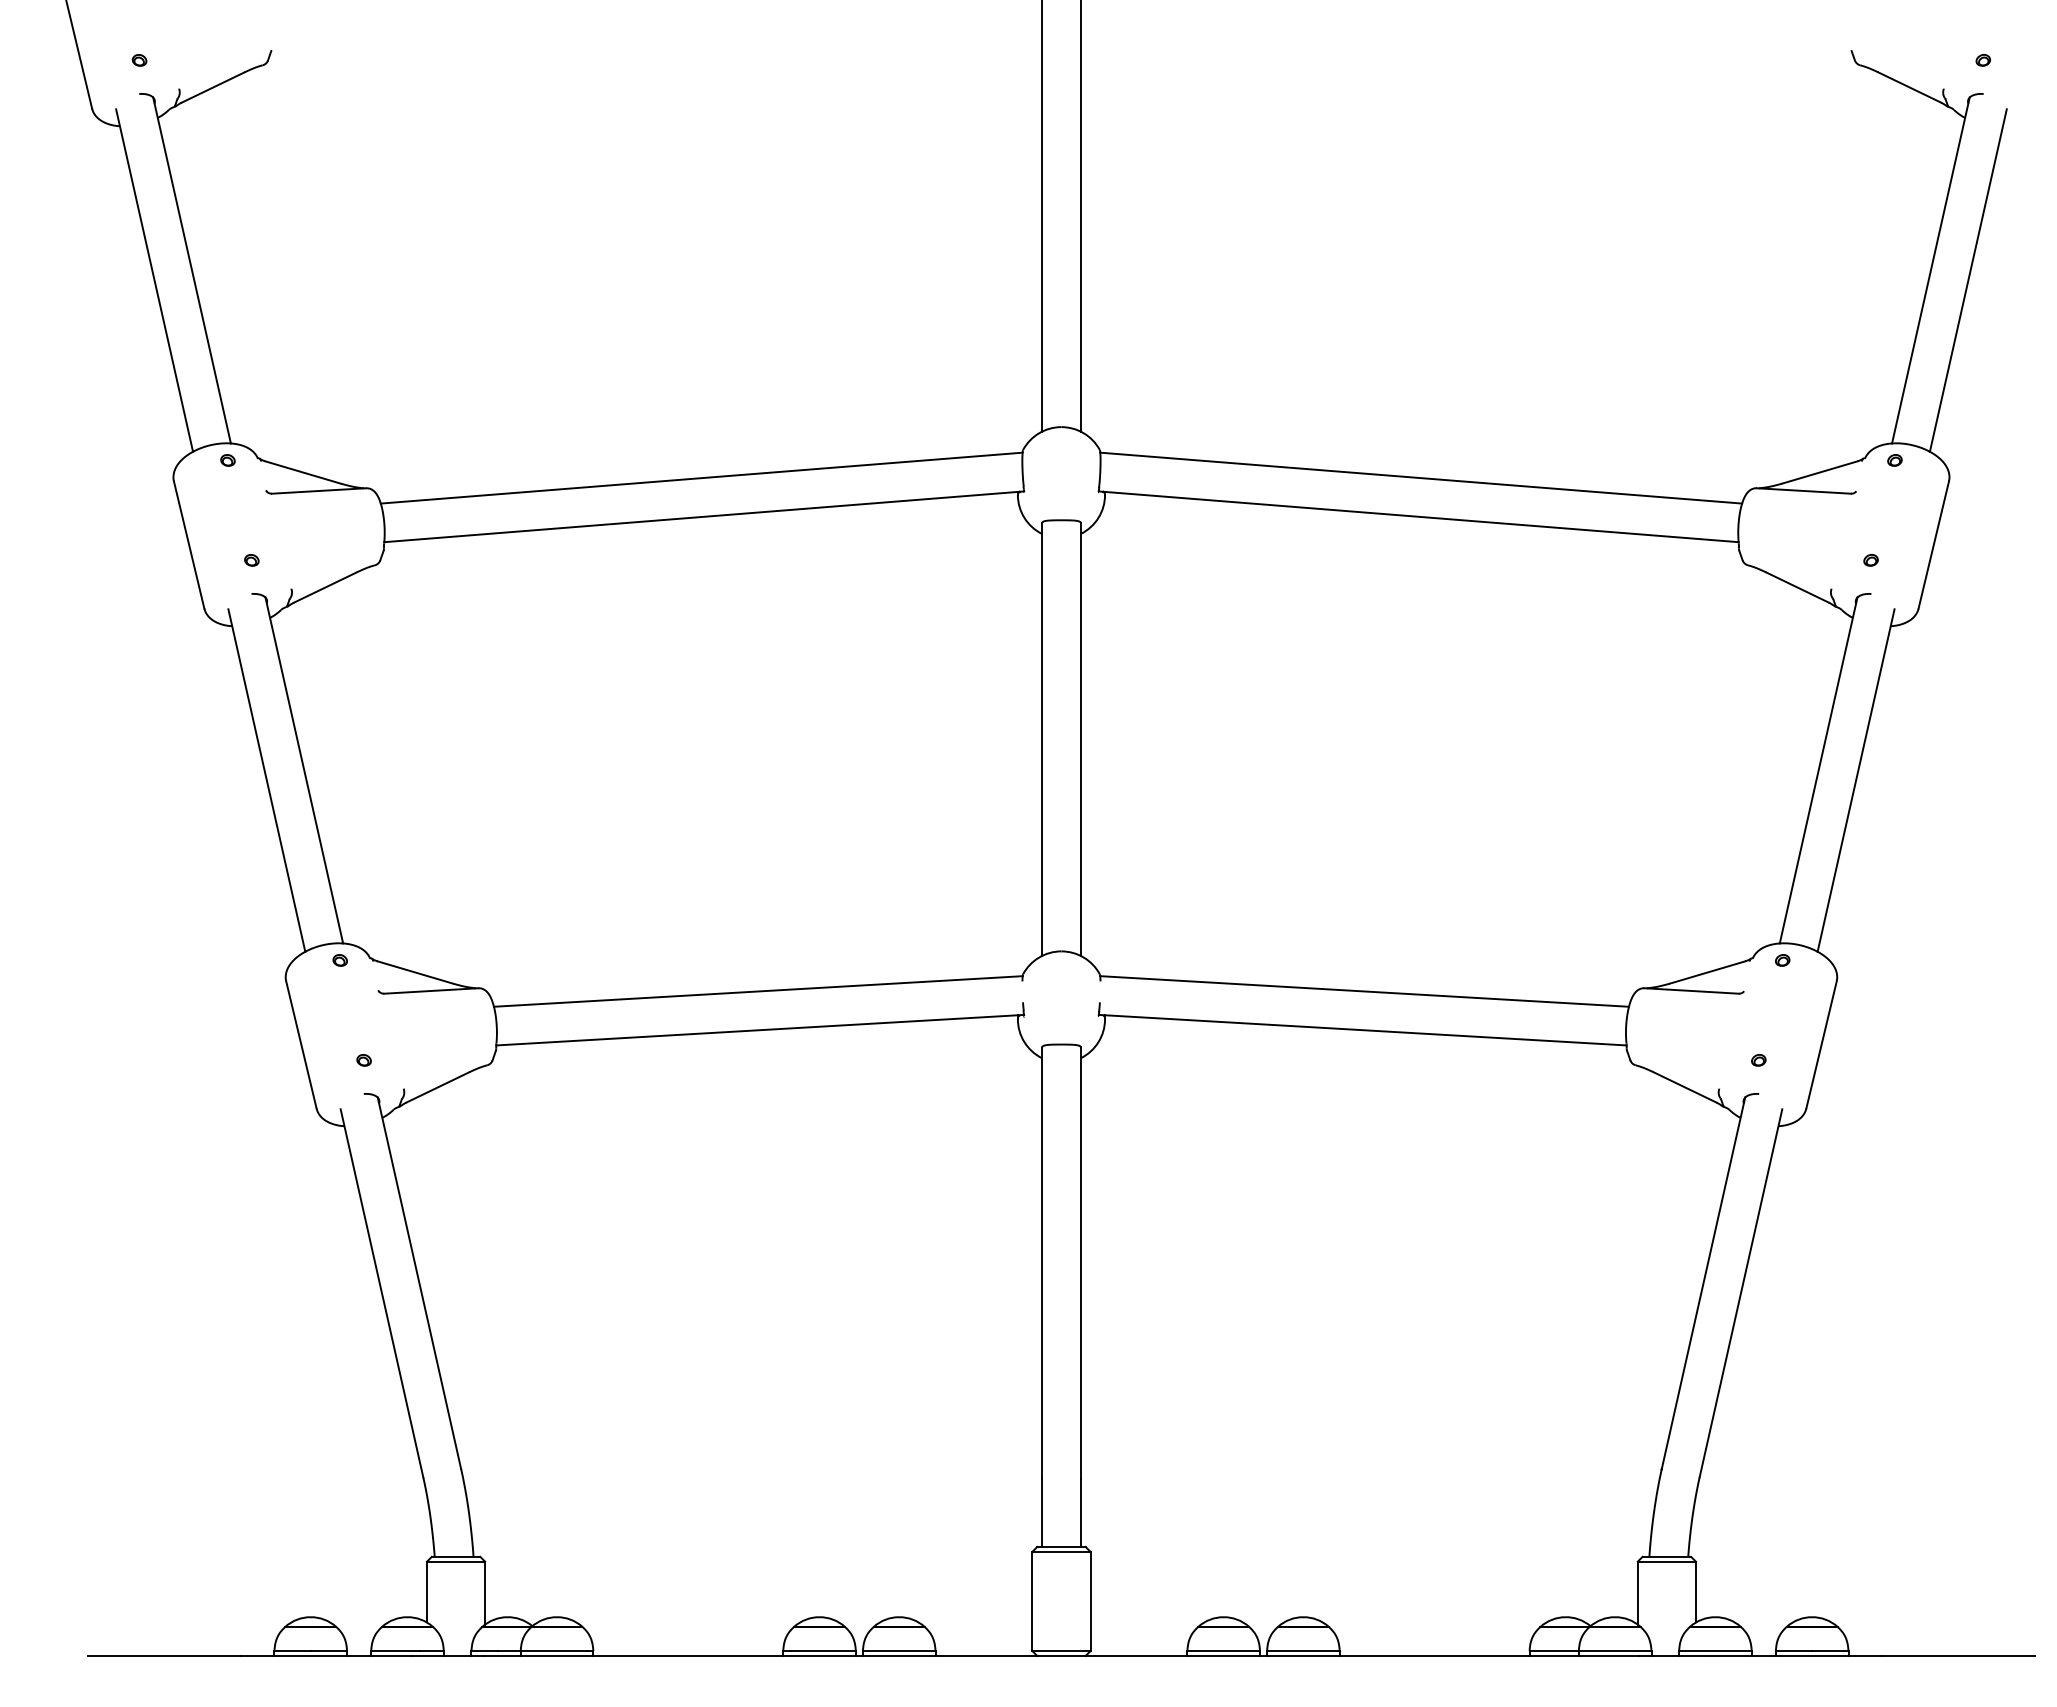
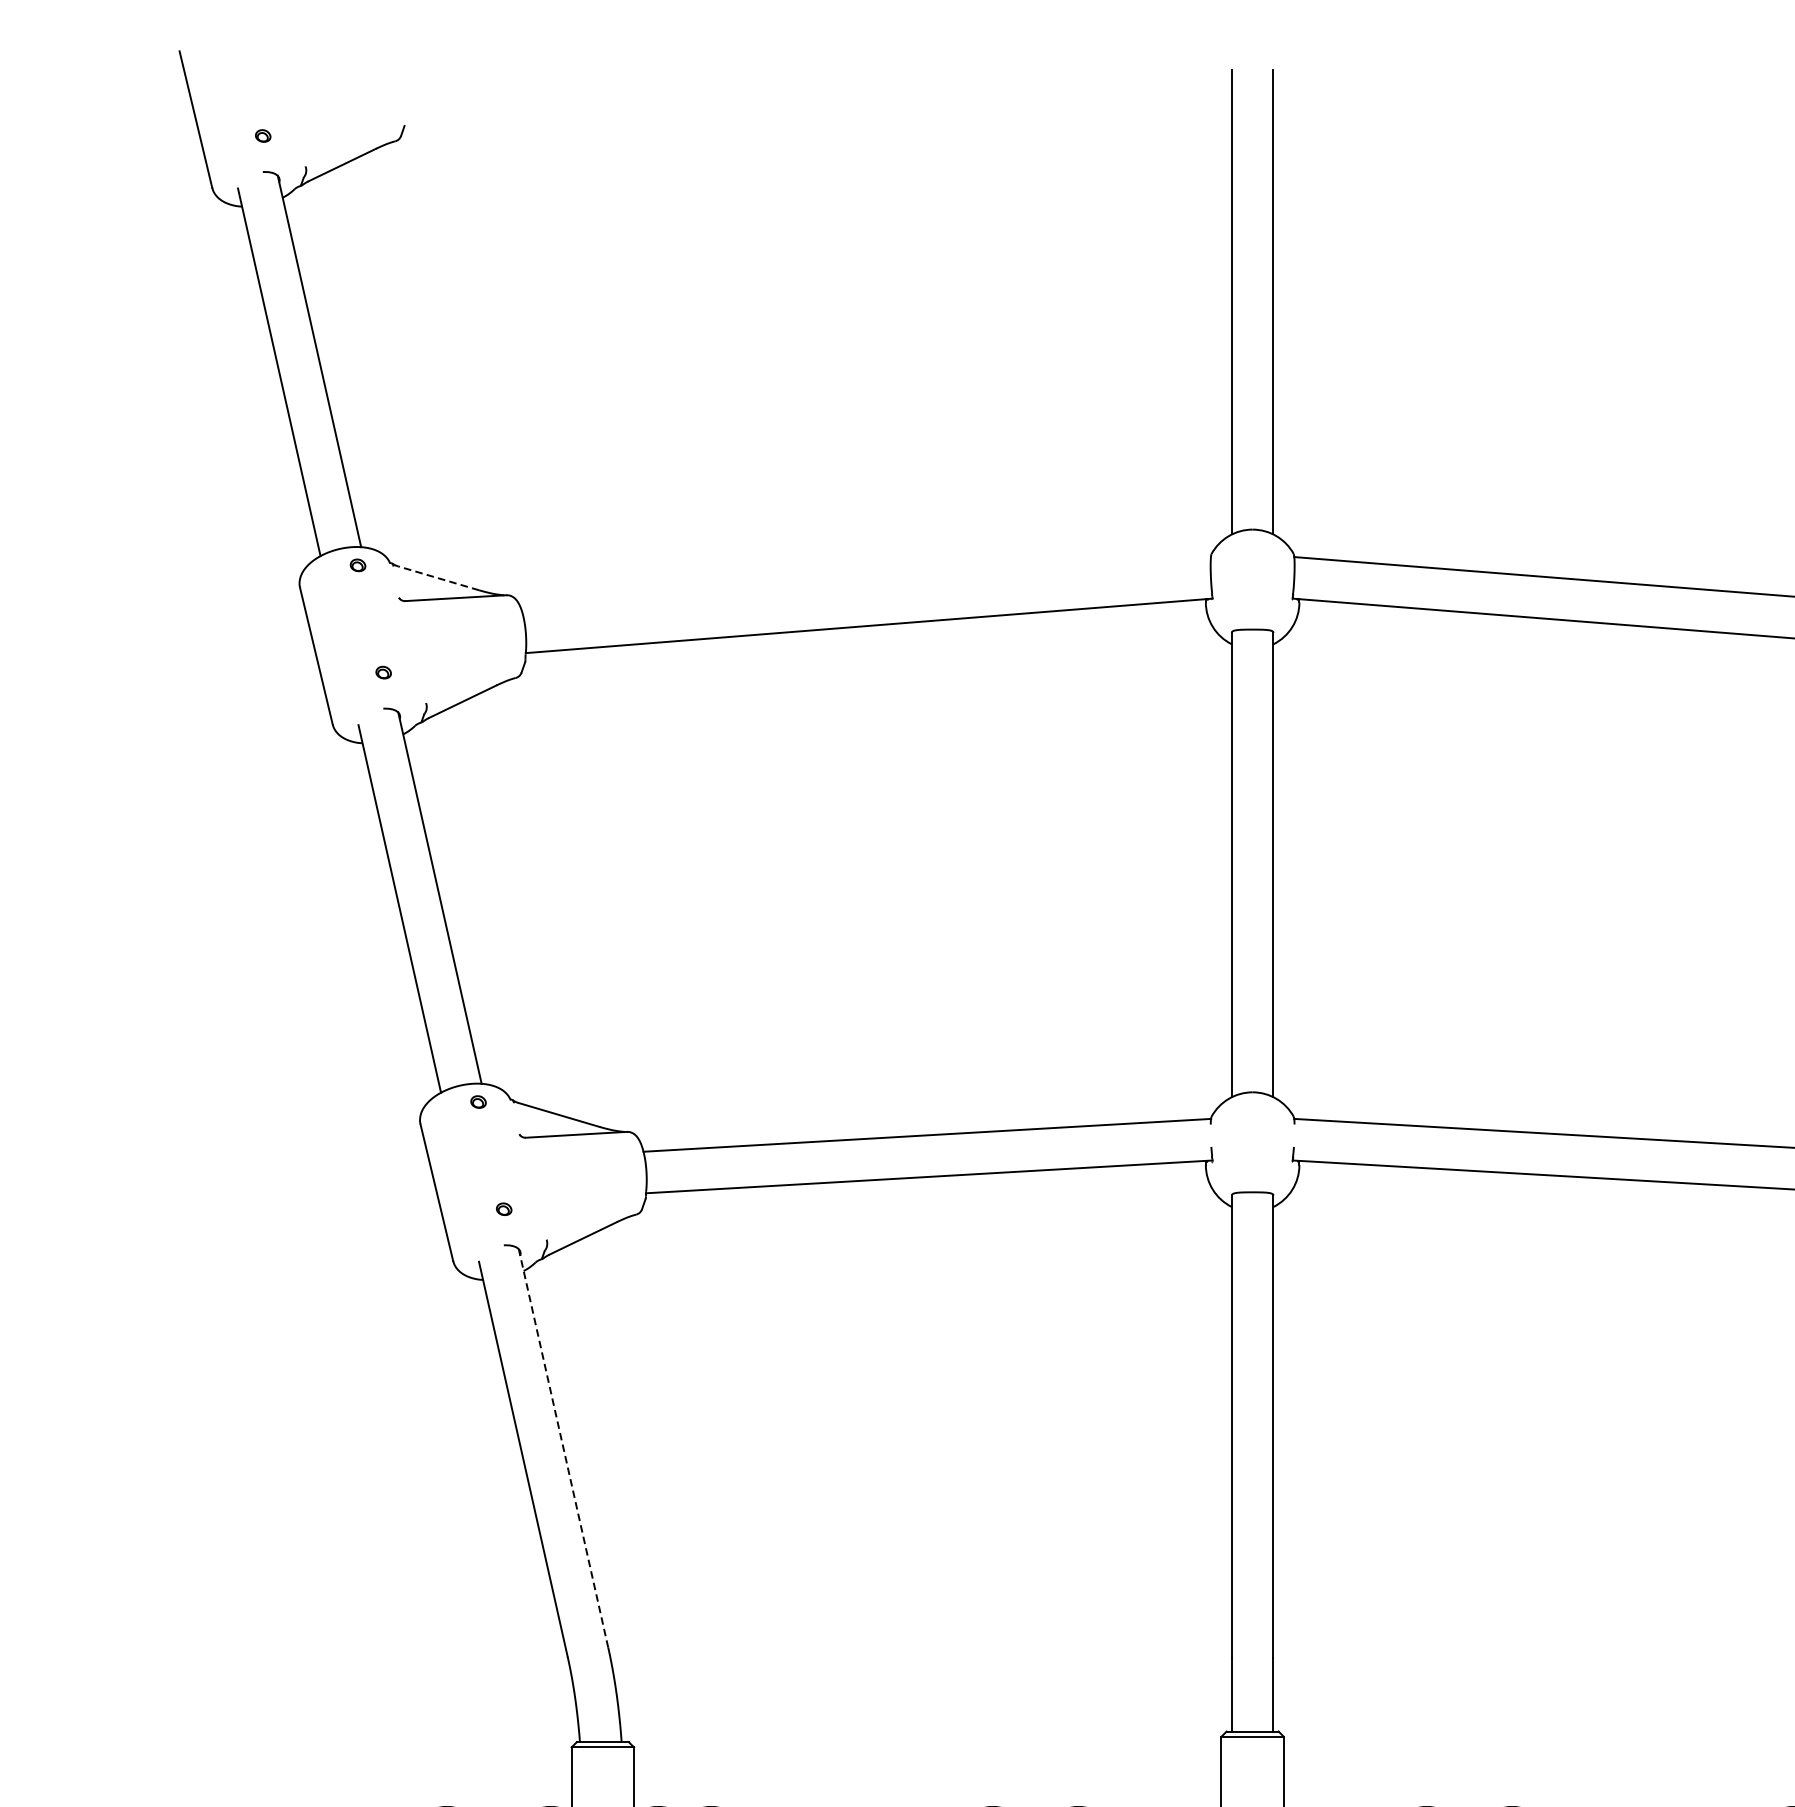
line: (302, 472) -> (438, 578), solid -> dashed
line: (701, 477) -> (866, 583), removed
line: (419, 1282) -> (563, 1447), solid -> dashed

